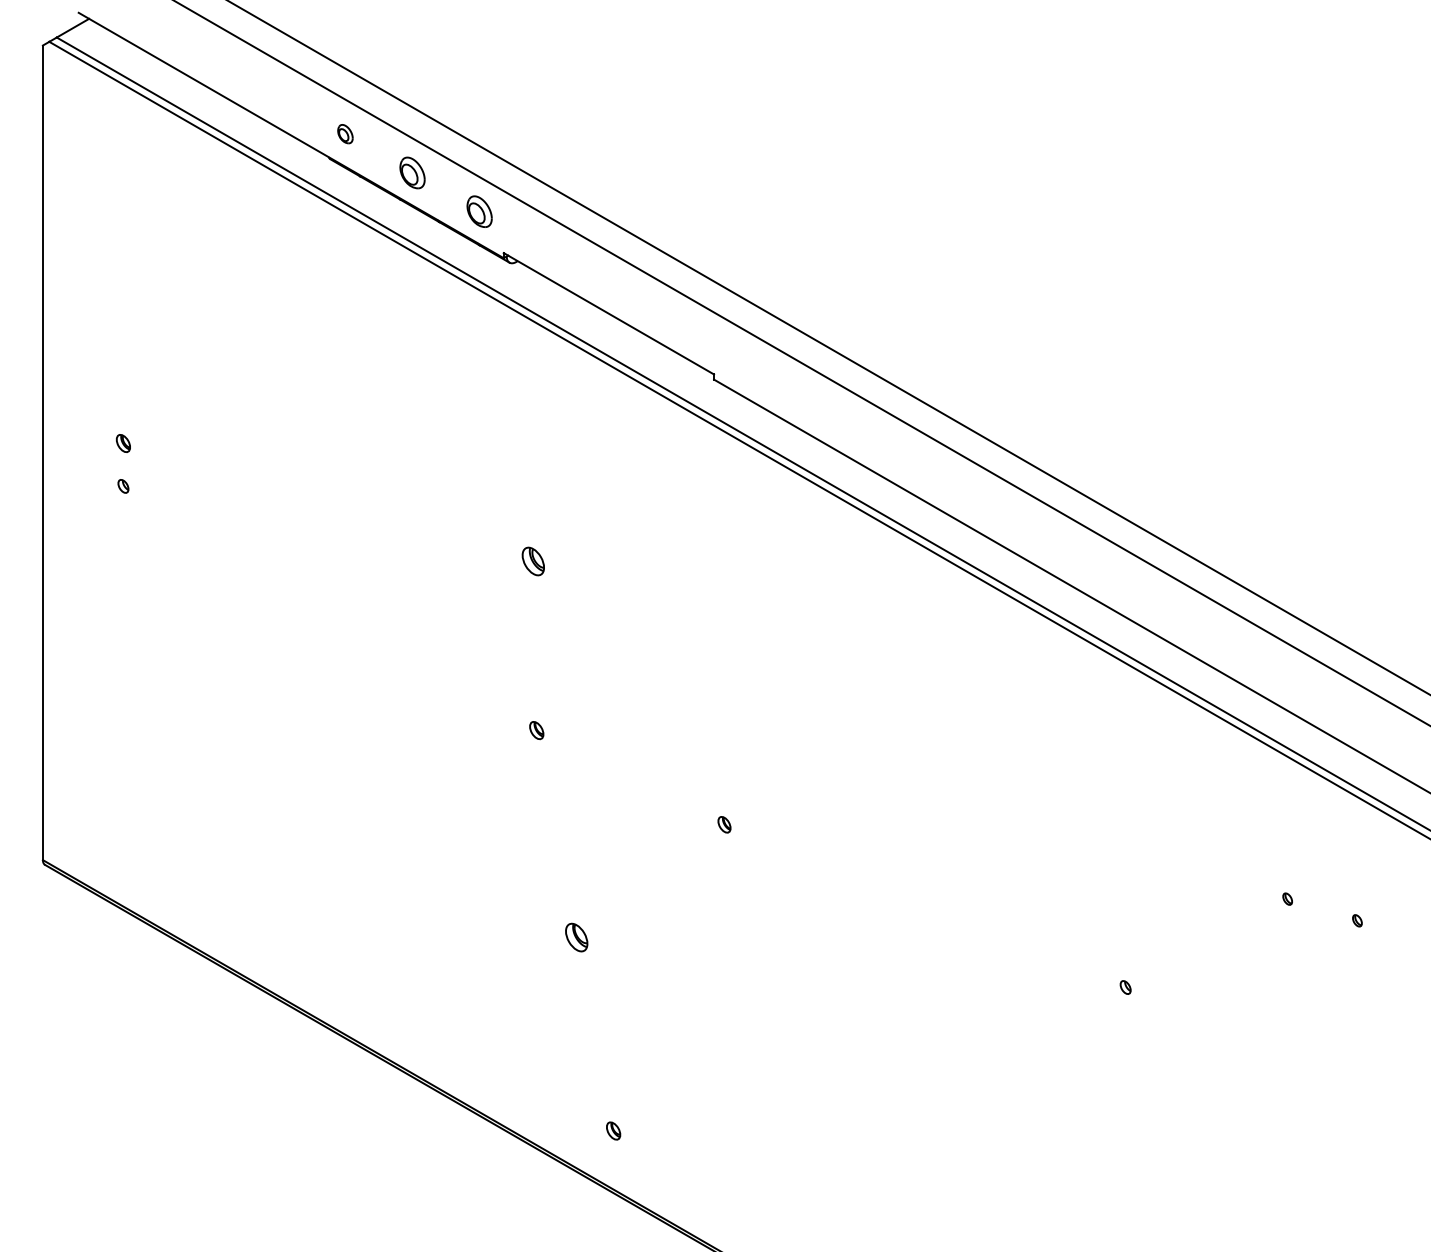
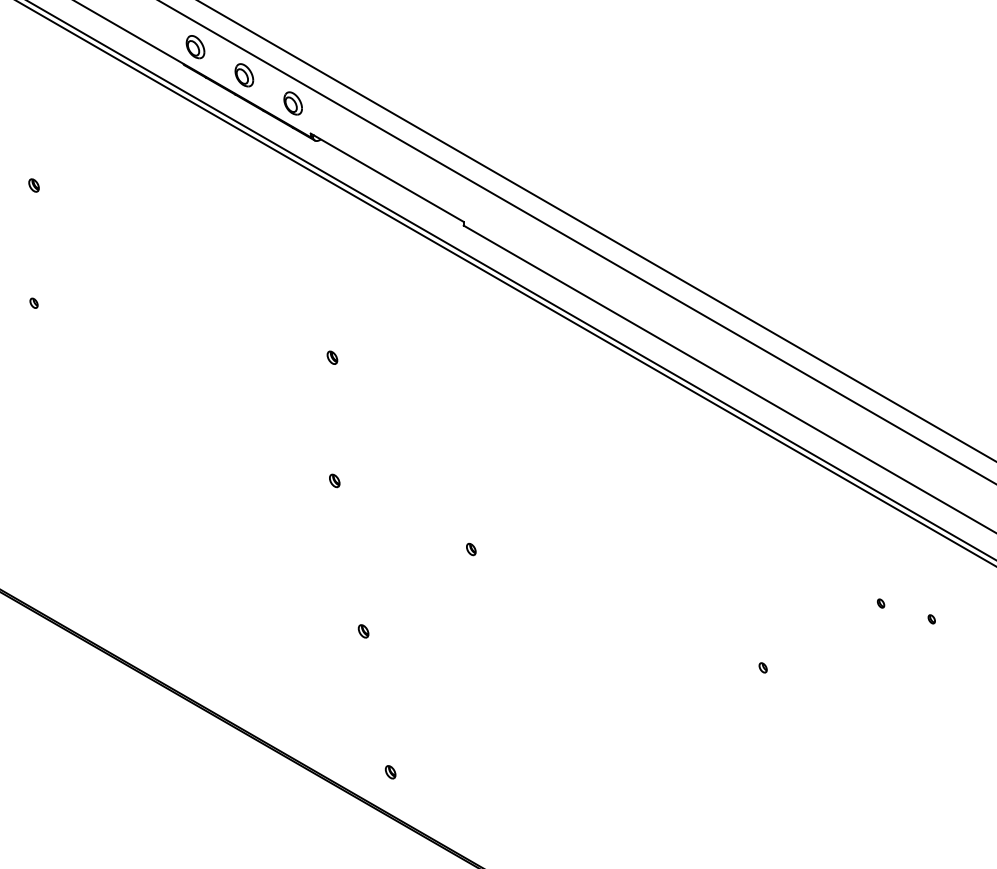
part: (345, 133) -> (195, 46), size x1.67
part: (122, 443) -> (33, 185), moved
part: (533, 560) -> (332, 357), size x0.62
part: (575, 936) -> (362, 630), size x0.62

